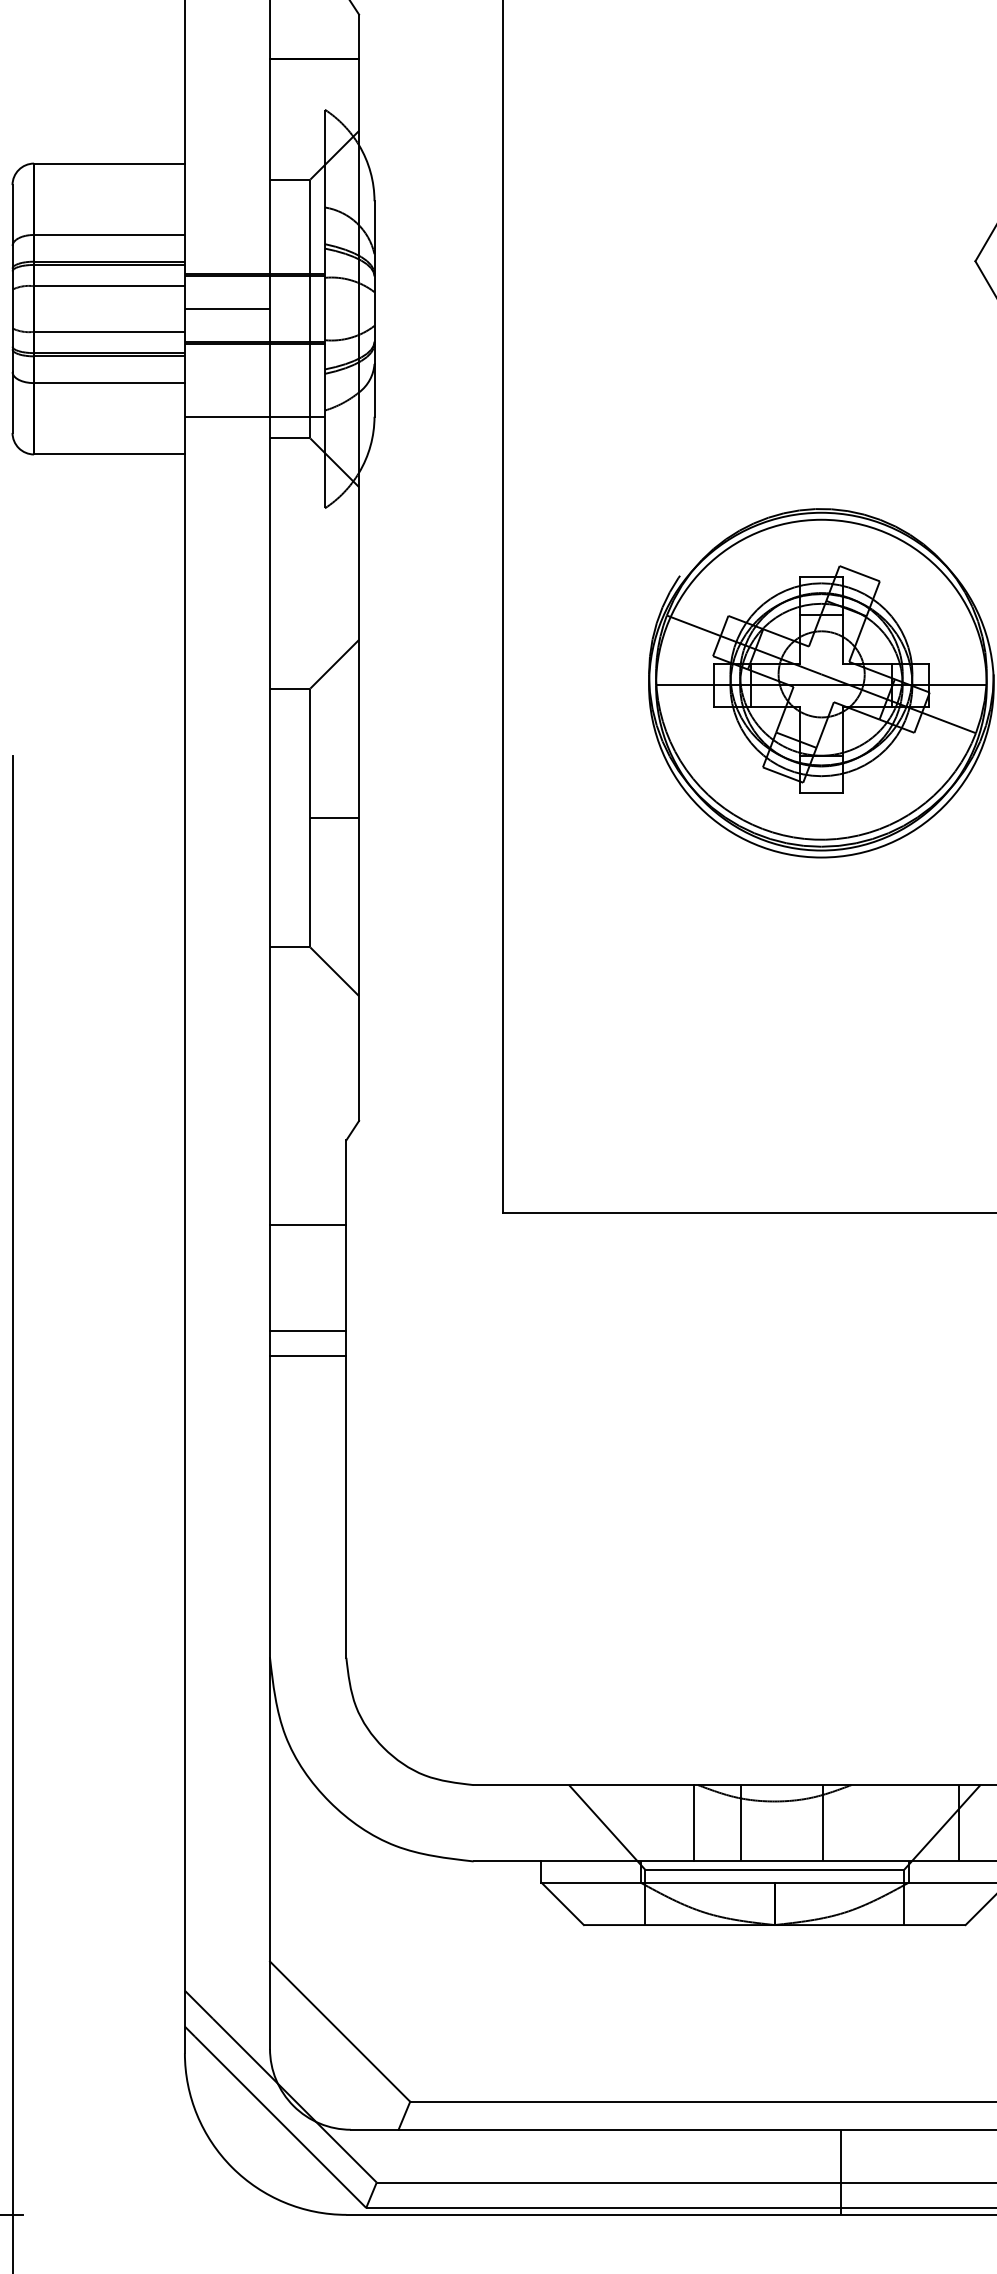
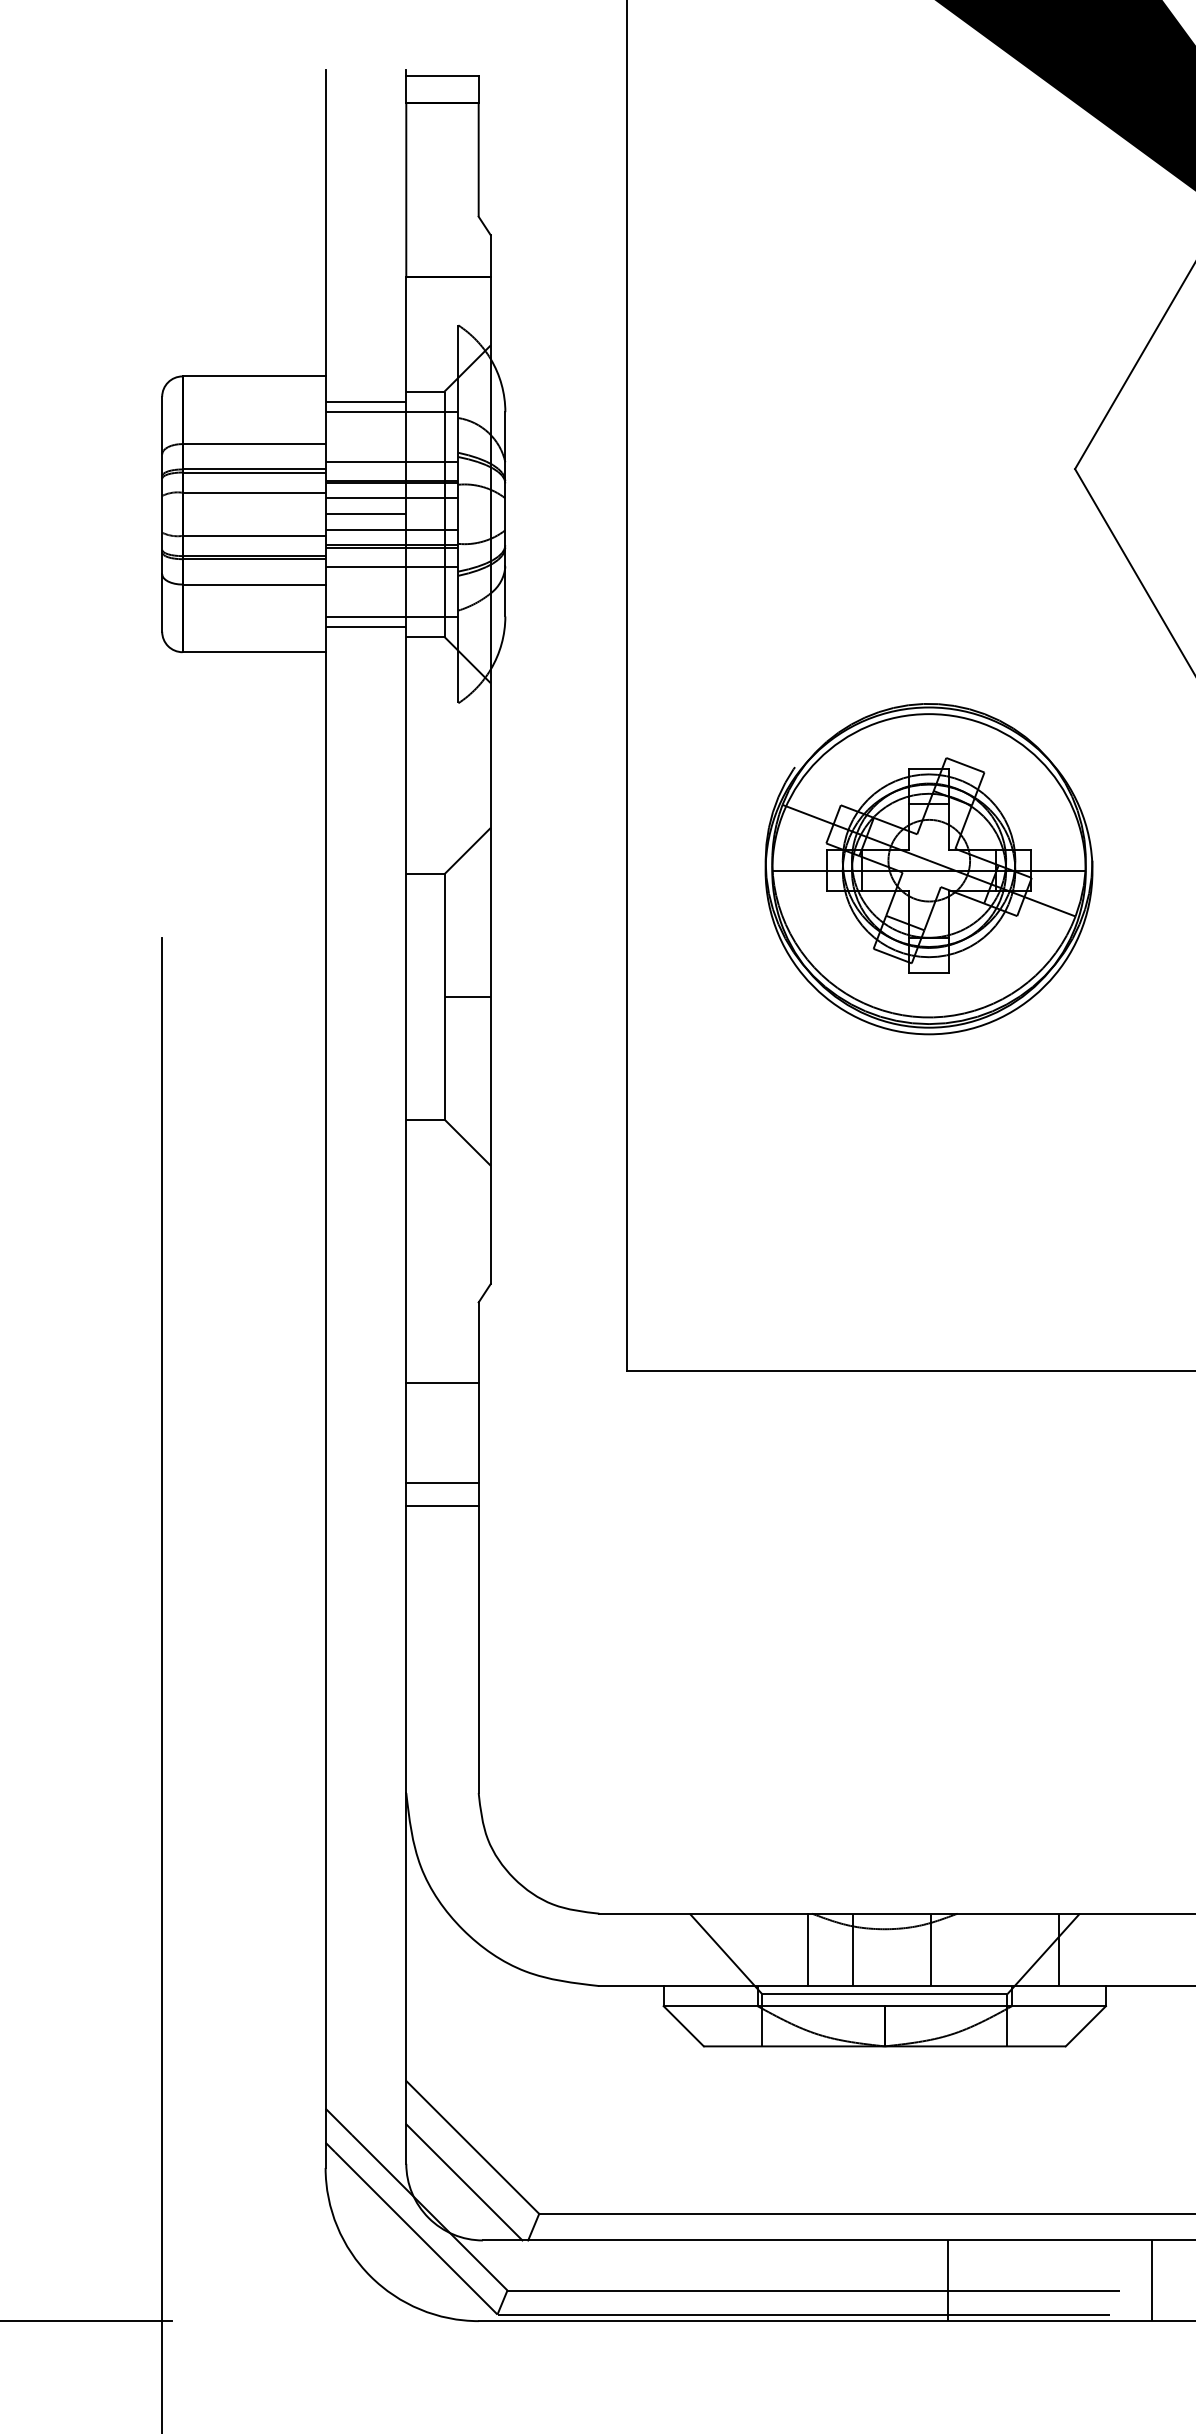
line: (226, 190) -> (365, 401), added
line: (254, 200) -> (391, 411), added
line: (254, 254) -> (391, 462), added
line: (254, 292) -> (391, 498), added
line: (254, 326) -> (391, 530), added
line: (254, 364) -> (391, 566), added
line: (226, 427) -> (365, 626), added
line: (331, 2068) -> (464, 2182), added

